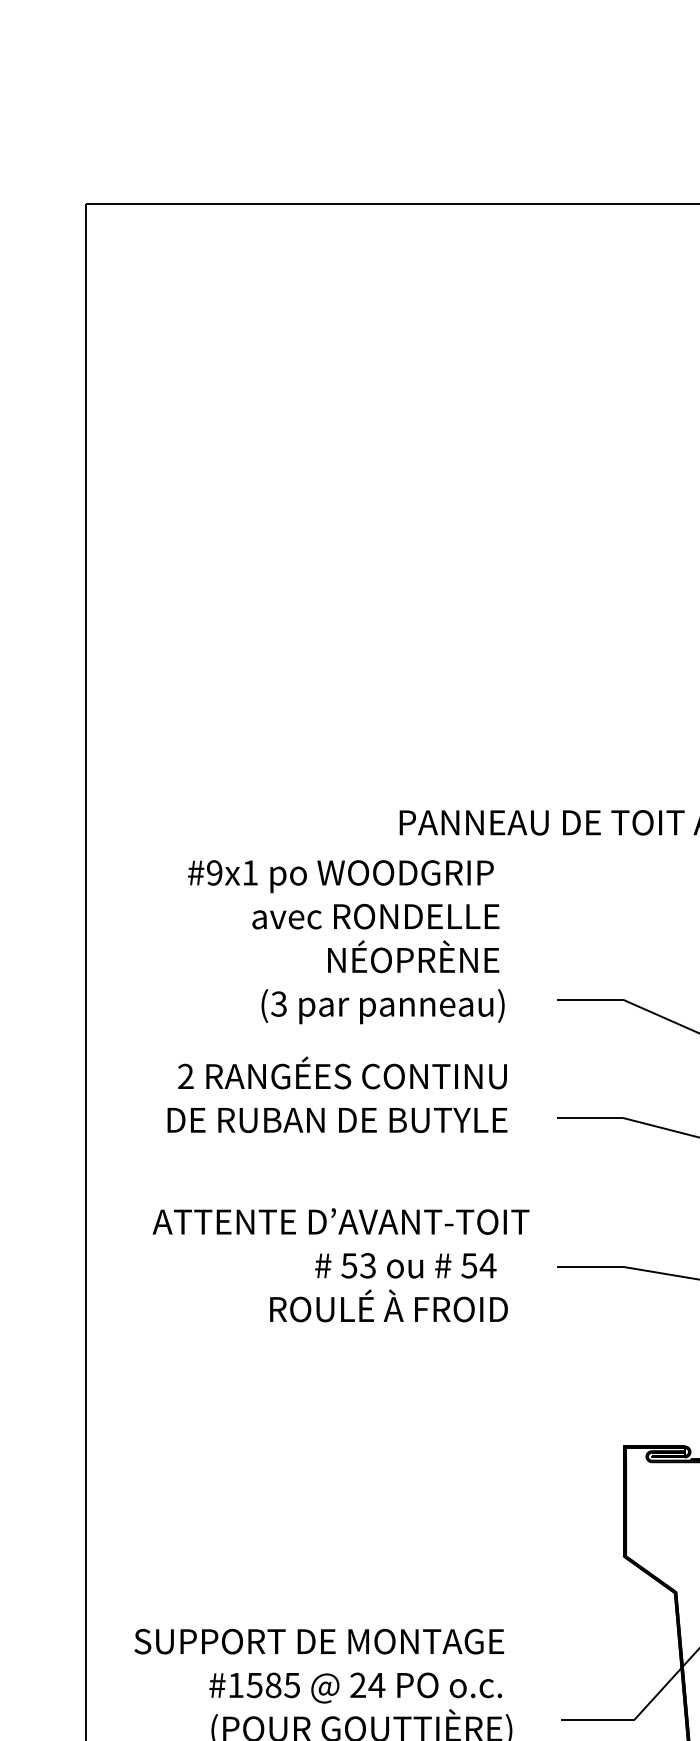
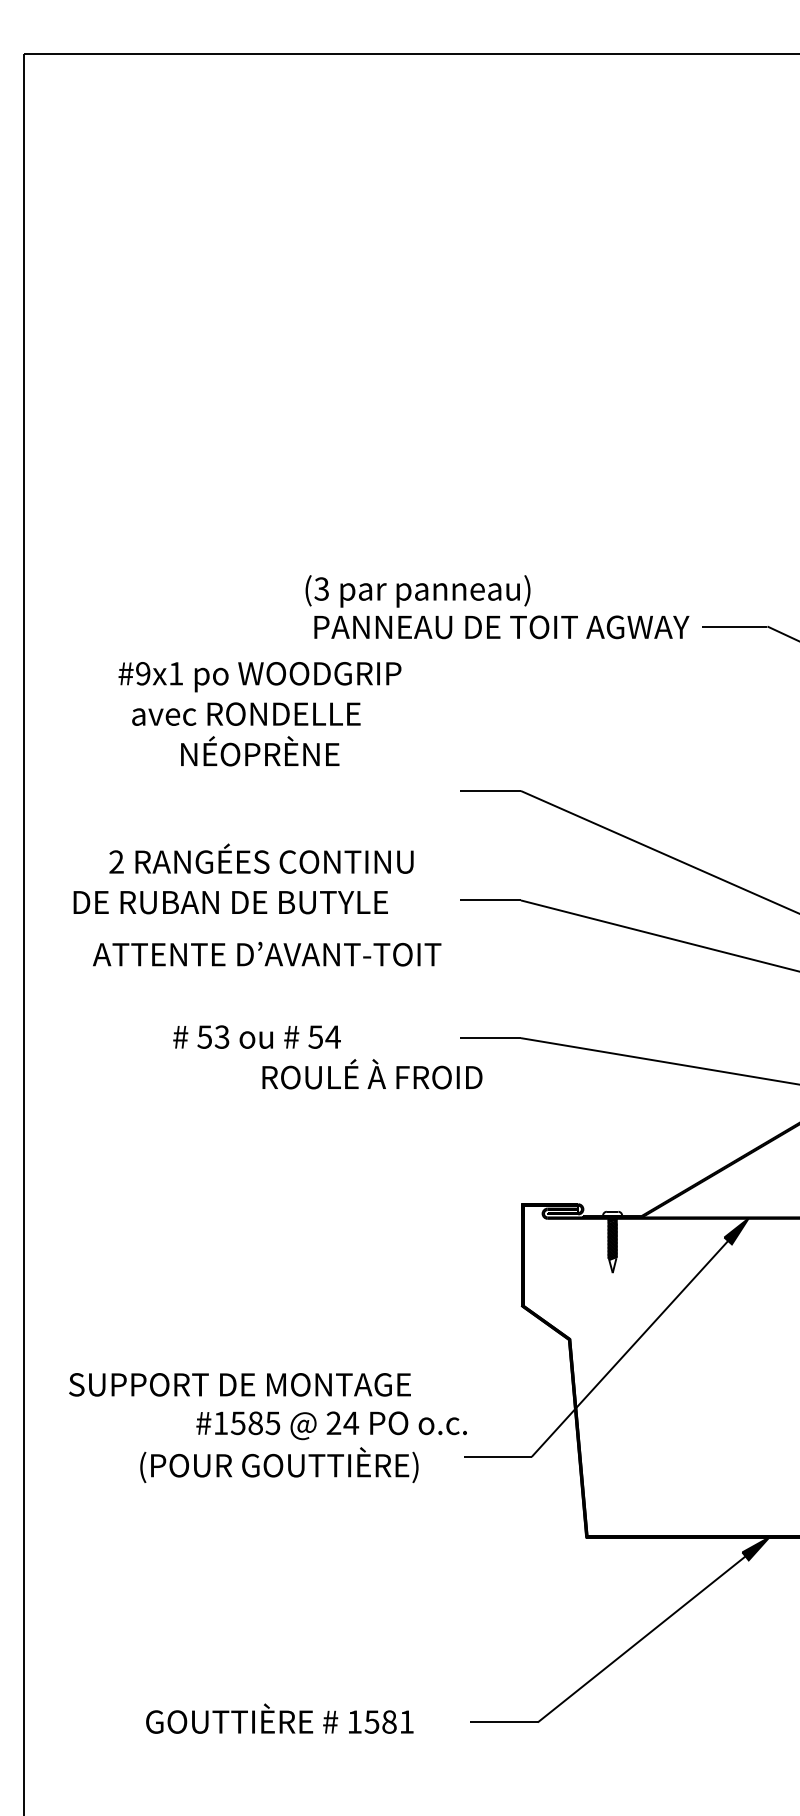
text: (376, 915) -> (246, 713), moved
text: (413, 957) -> (260, 751), moved
text: (382, 1006) -> (417, 591), moved
text: (337, 1120) -> (230, 902), moved
text: (341, 1220) -> (267, 953), moved
text: (405, 1265) -> (256, 1036), moved
text: (389, 1306) -> (372, 1074), moved
text: (355, 1687) -> (331, 1425), moved

